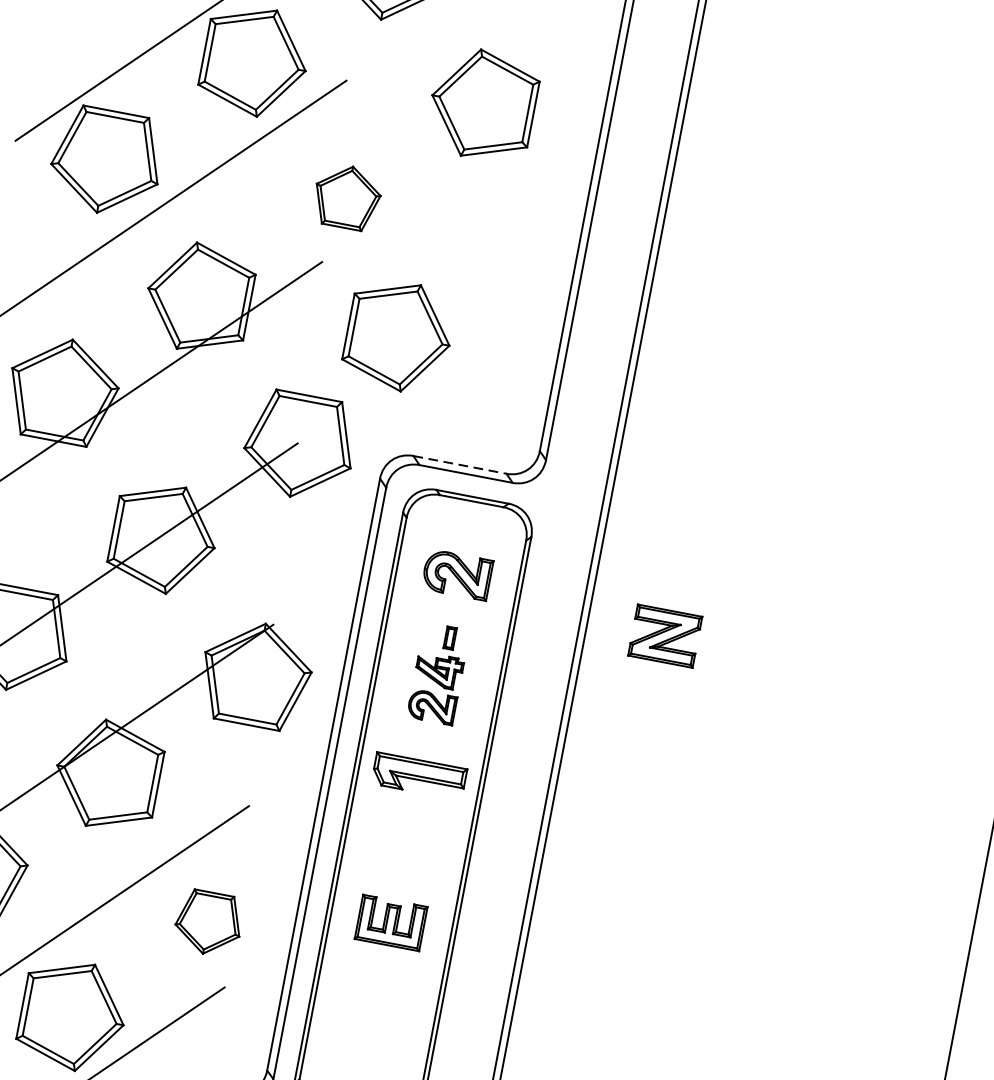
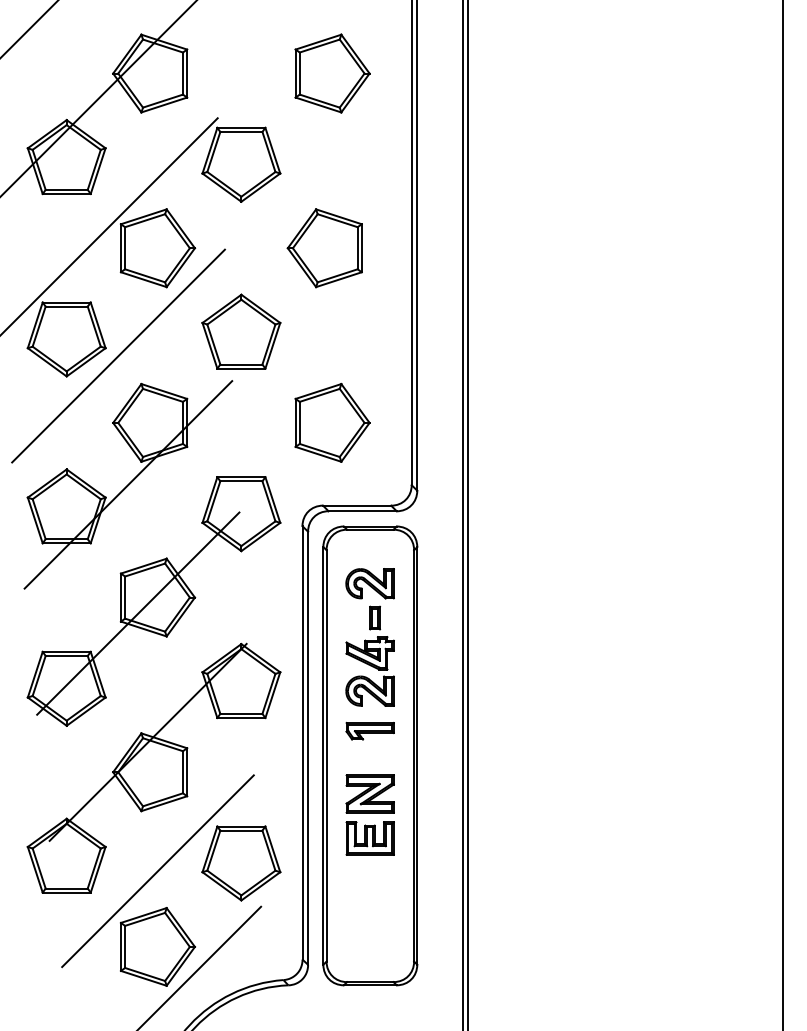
part: (347, 196) -> (241, 331), size x1.67
part: (398, 335) -> (332, 422), moved
line: (460, 464) -> (357, 505), dashed -> solid
part: (664, 635) -> (369, 793), moved
part: (437, 672) -> (369, 655), size x1.43
part: (418, 775) -> (369, 730), size x0.71
part: (208, 923) -> (241, 863), size x1.67

